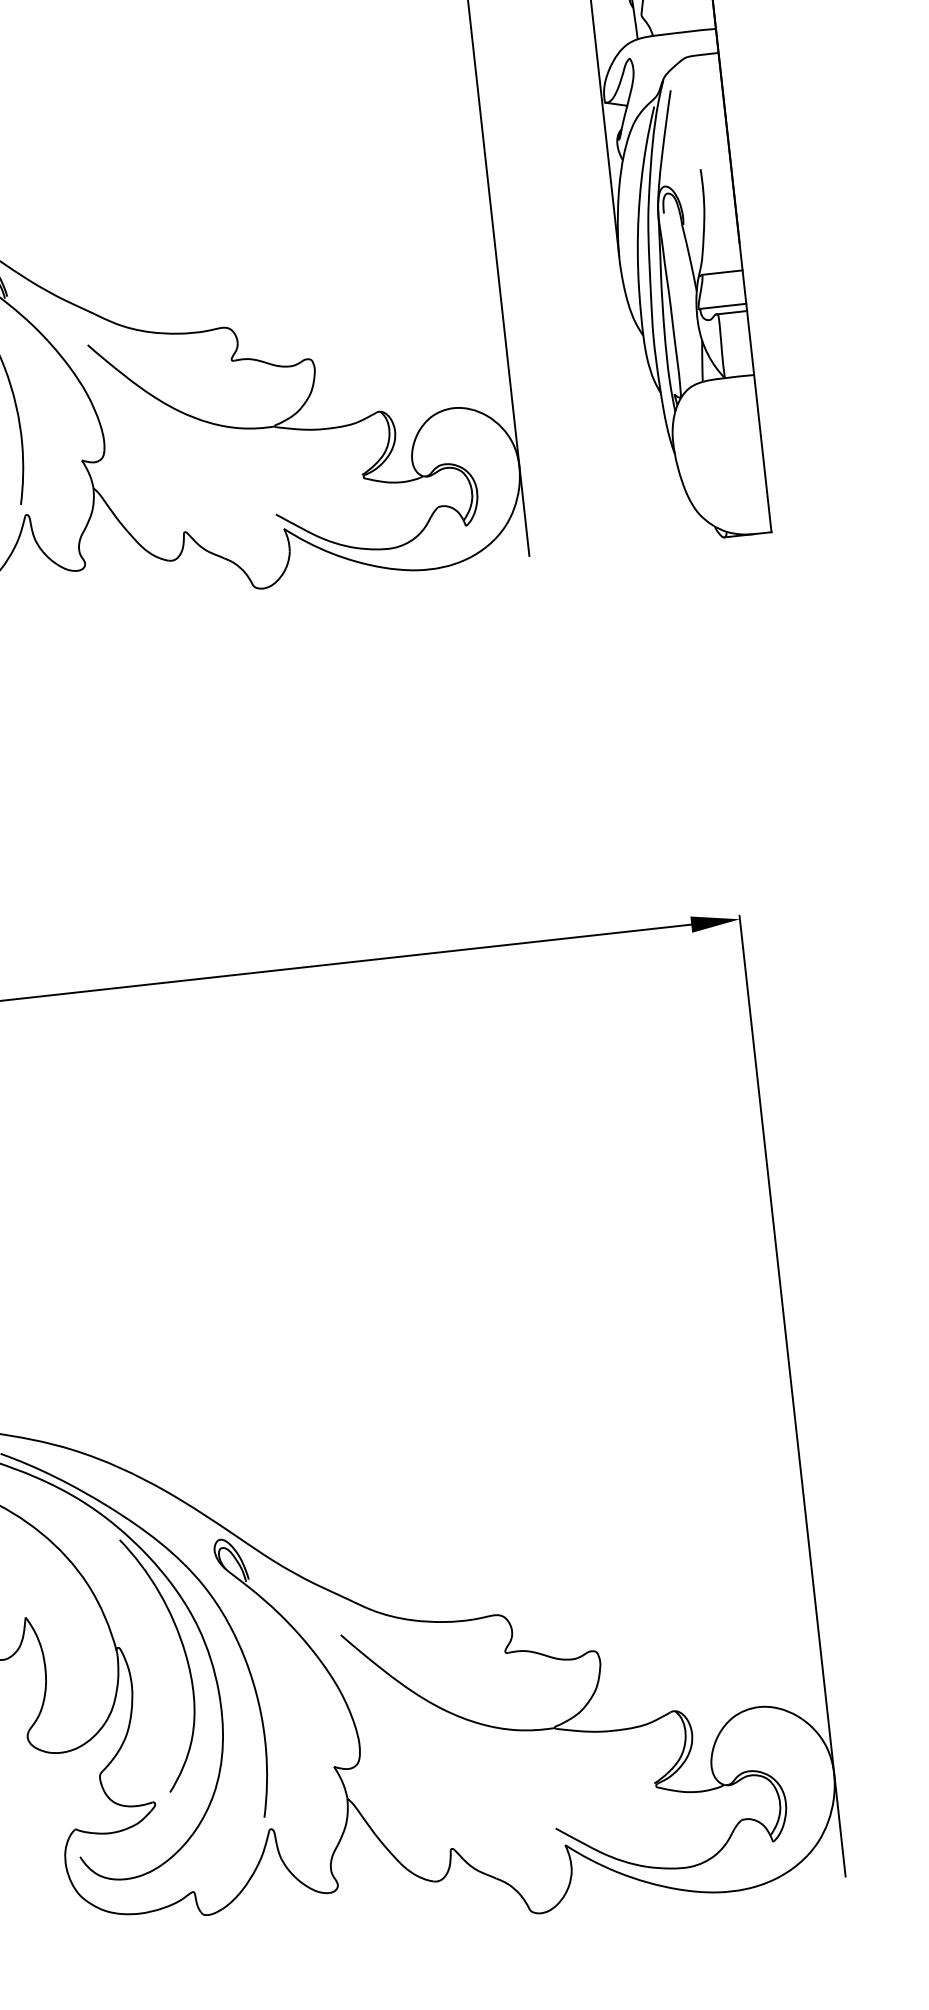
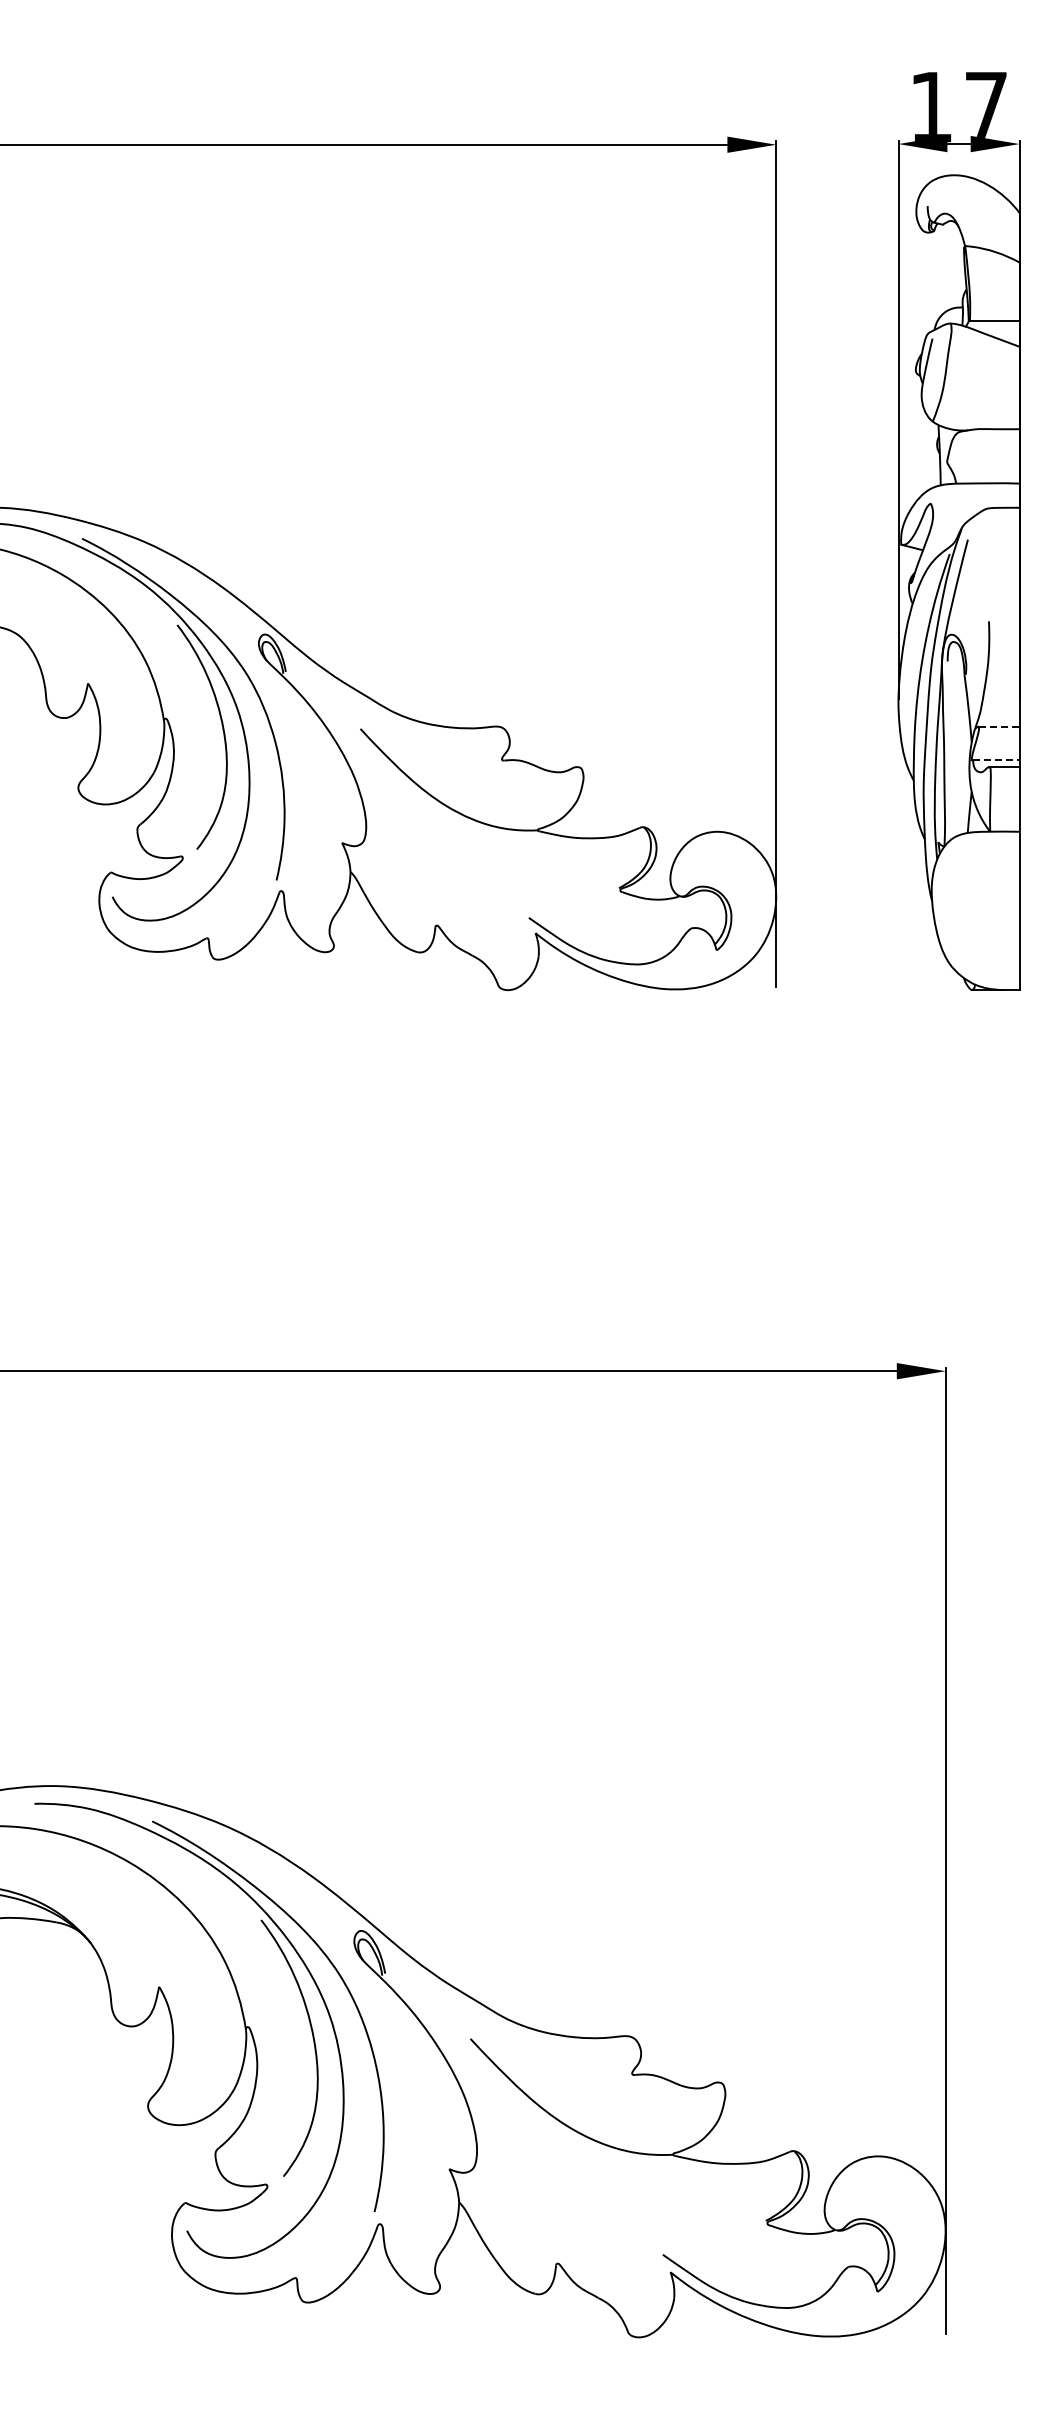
line: (722, 272) -> (999, 726), solid -> dashed
line: (724, 306) -> (997, 760), solid -> dashed

